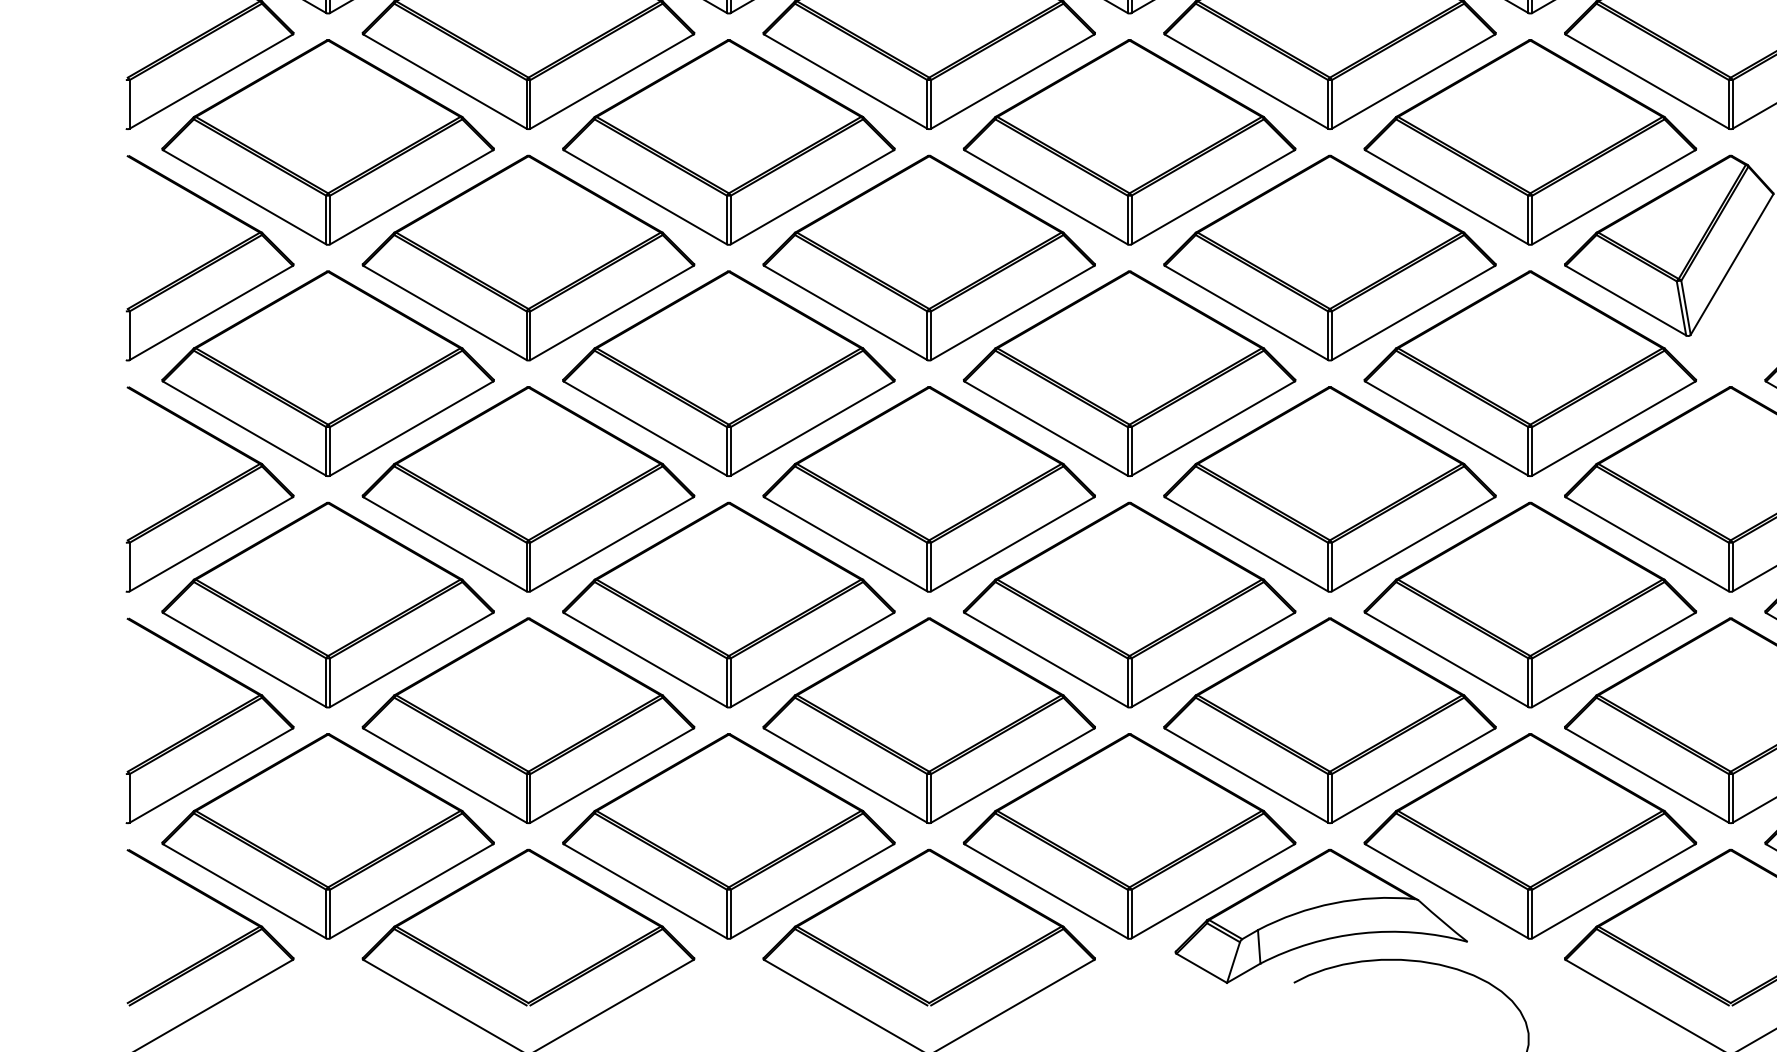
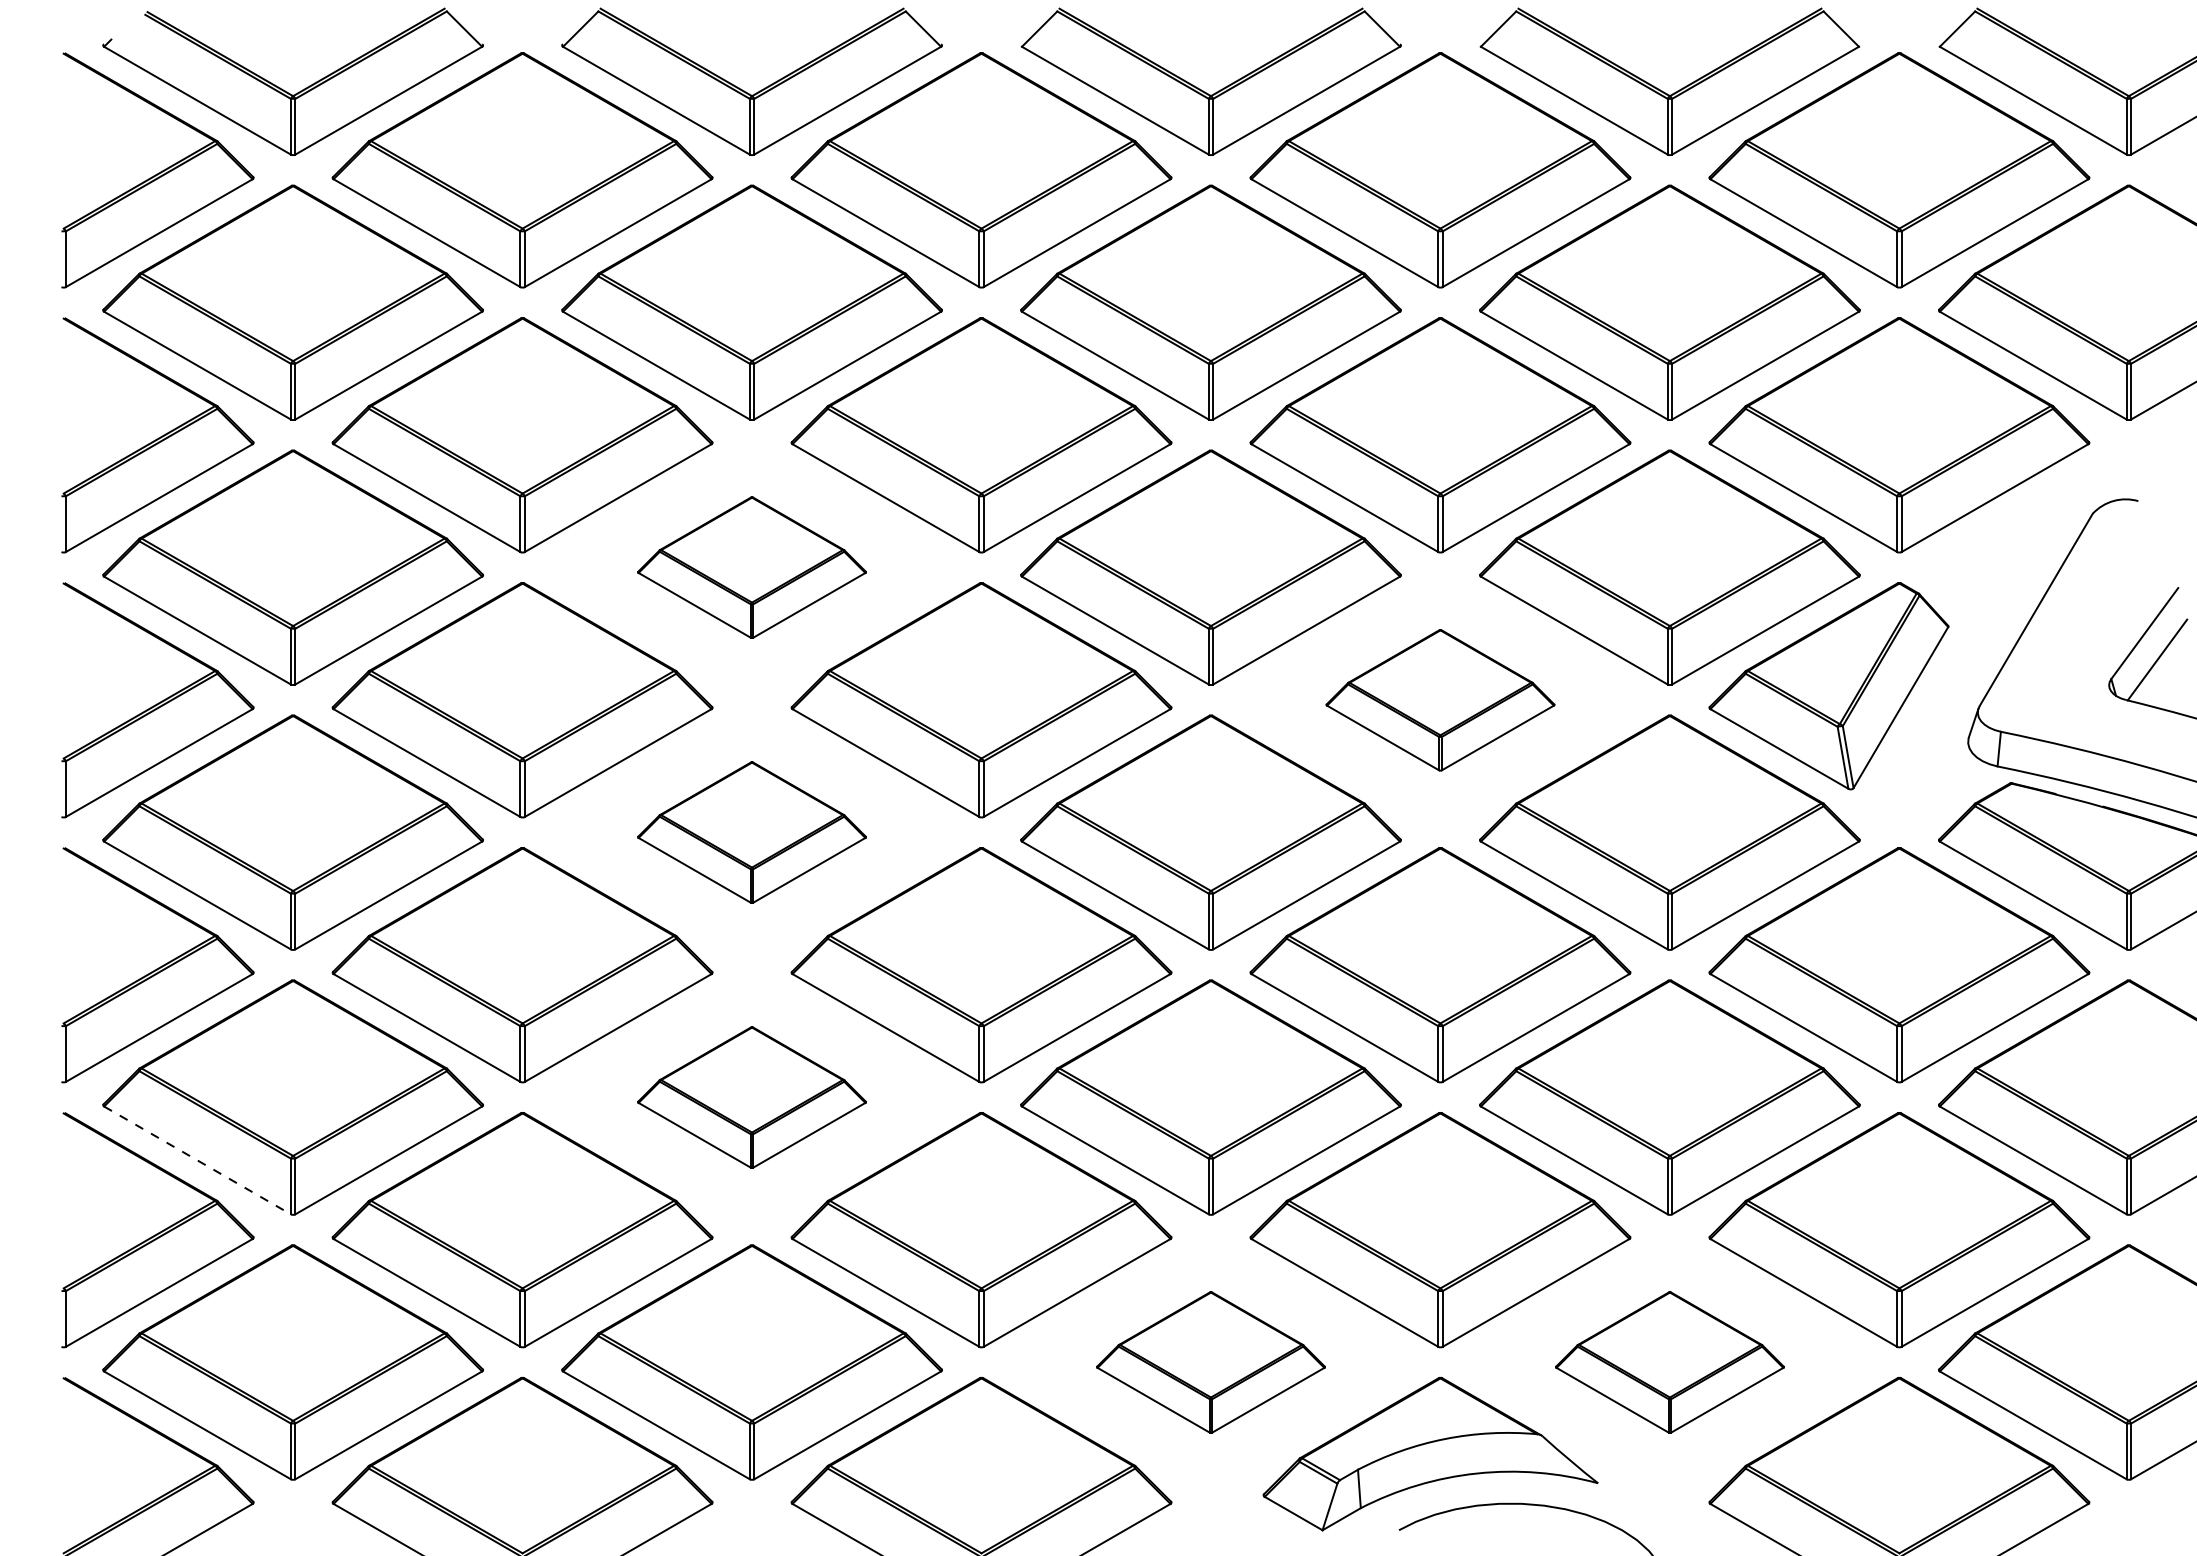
part: (728, 142) -> (751, 567), size x0.6
part: (1330, 258) -> (1440, 700), size x0.6
part: (728, 373) -> (751, 832), size x0.6
part: (728, 605) -> (751, 1097), size x0.6
line: (244, 660) -> (197, 1160), solid -> dashed
part: (1129, 836) -> (1210, 1362), size x0.6
part: (1529, 836) -> (1669, 1362), size x0.6

